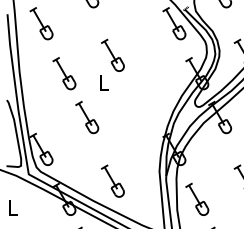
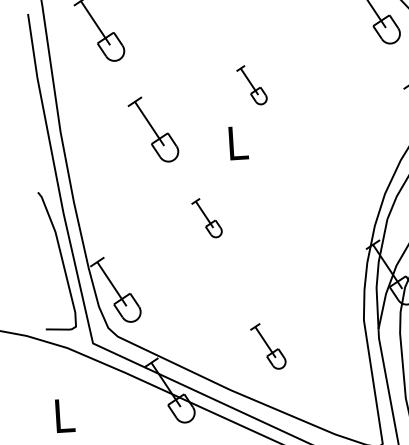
part: (112, 54) -> (251, 83), size x0.6
part: (87, 117) -> (207, 217), size x0.6
part: (112, 180) -> (267, 345), size x0.7

